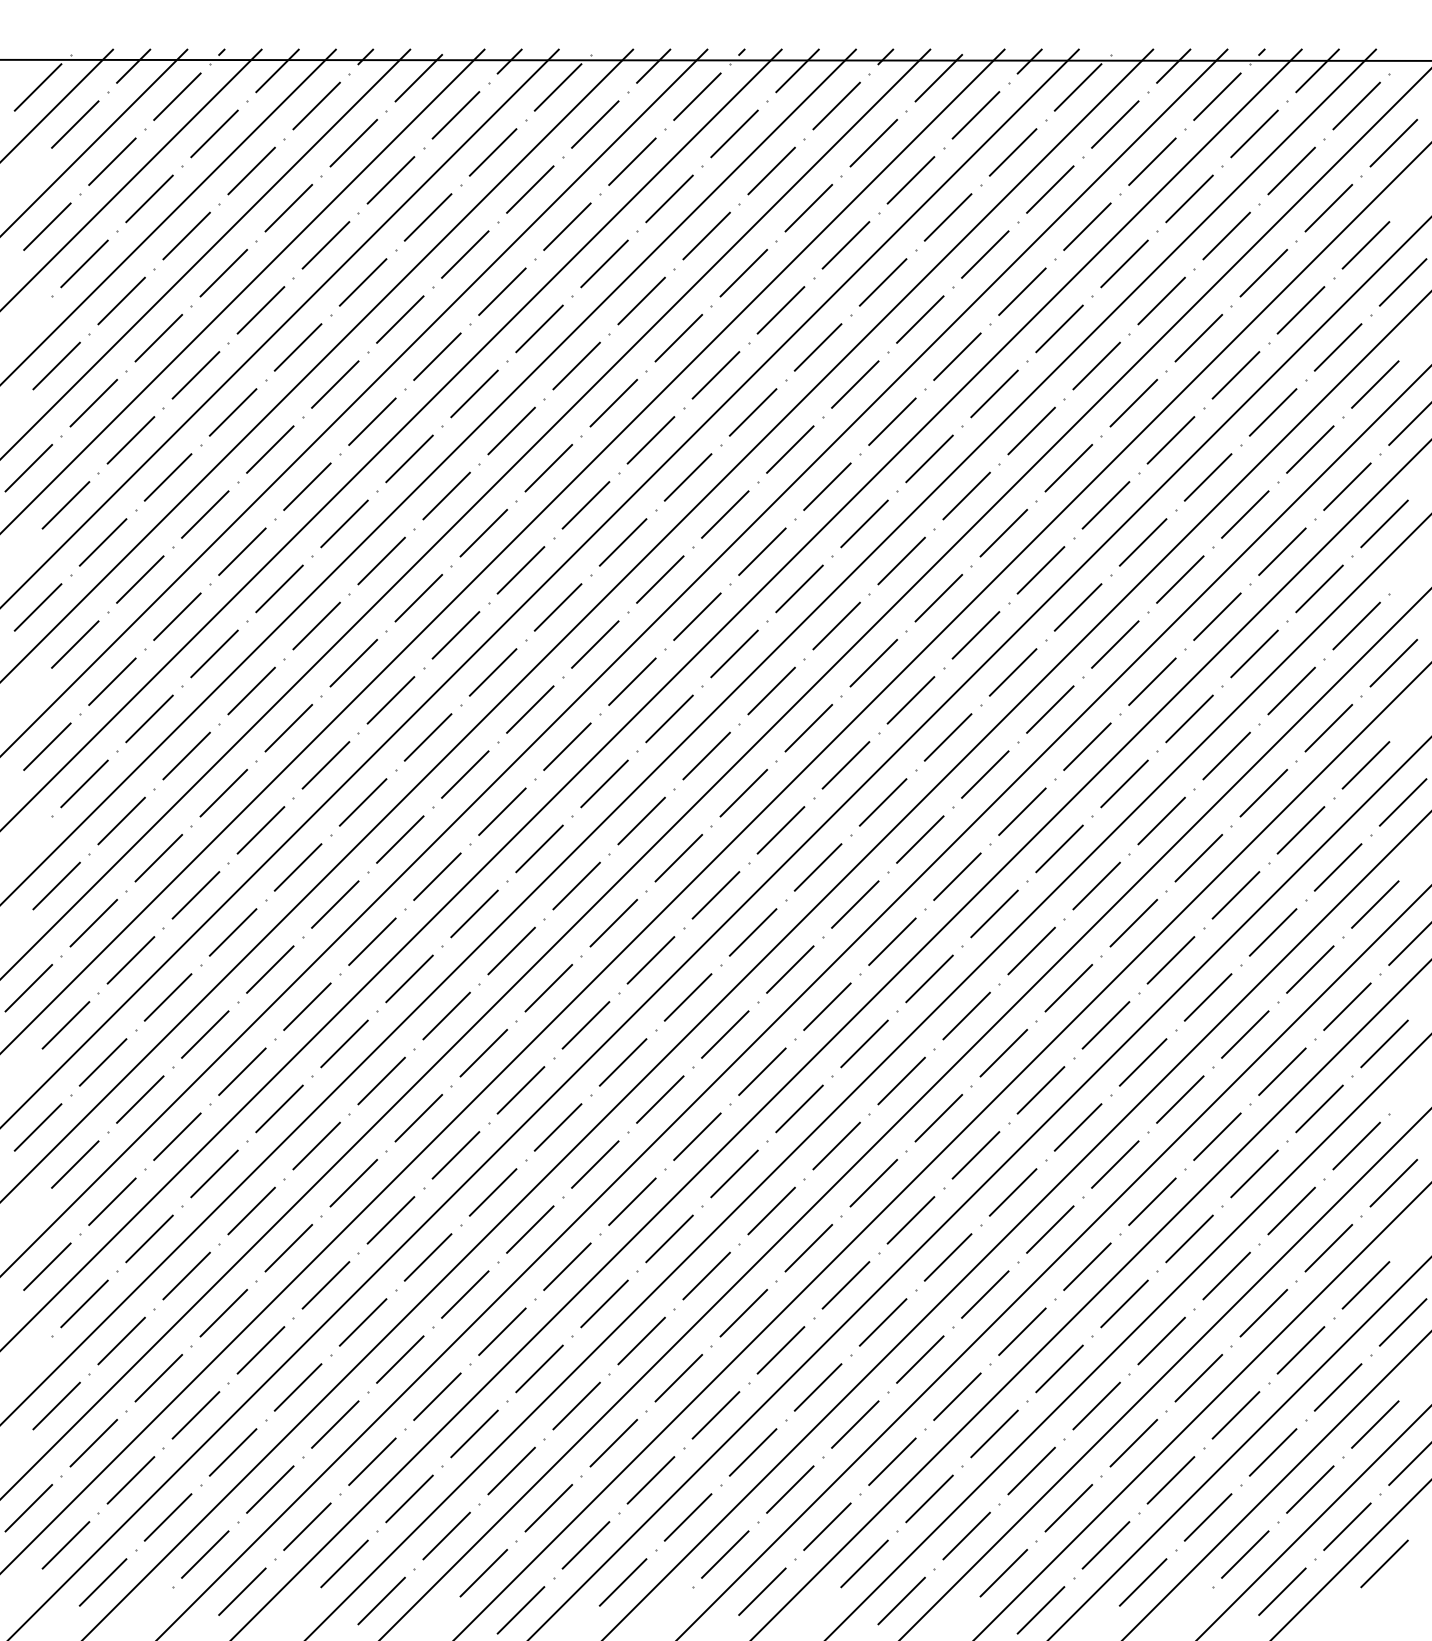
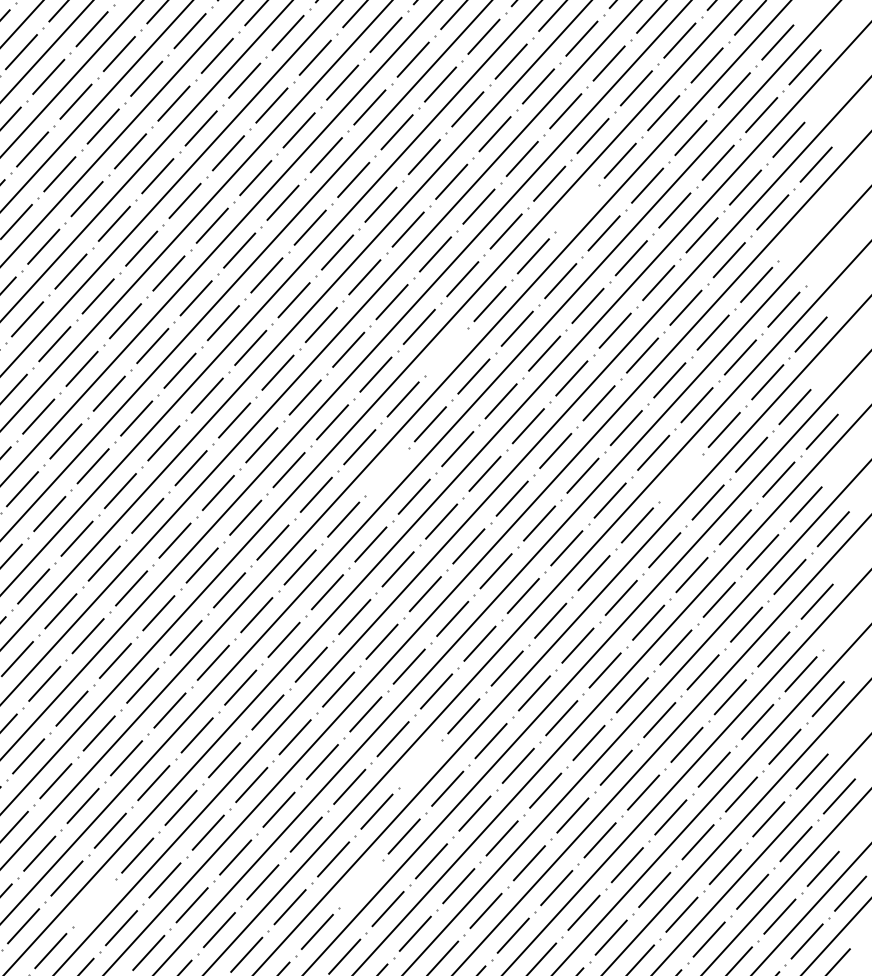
line: (1068, 467) -> (576, 208), removed
line: (1384, 523) -> (799, 236), removed
line: (873, 662) -> (446, 351), removed
line: (780, 830) -> (386, 472), removed
line: (1198, 857) -> (680, 477), removed
line: (808, 1247) -> (420, 763), removed
line: (715, 1415) -> (360, 884), removed
line: (335, 1424) -> (94, 903), removed

